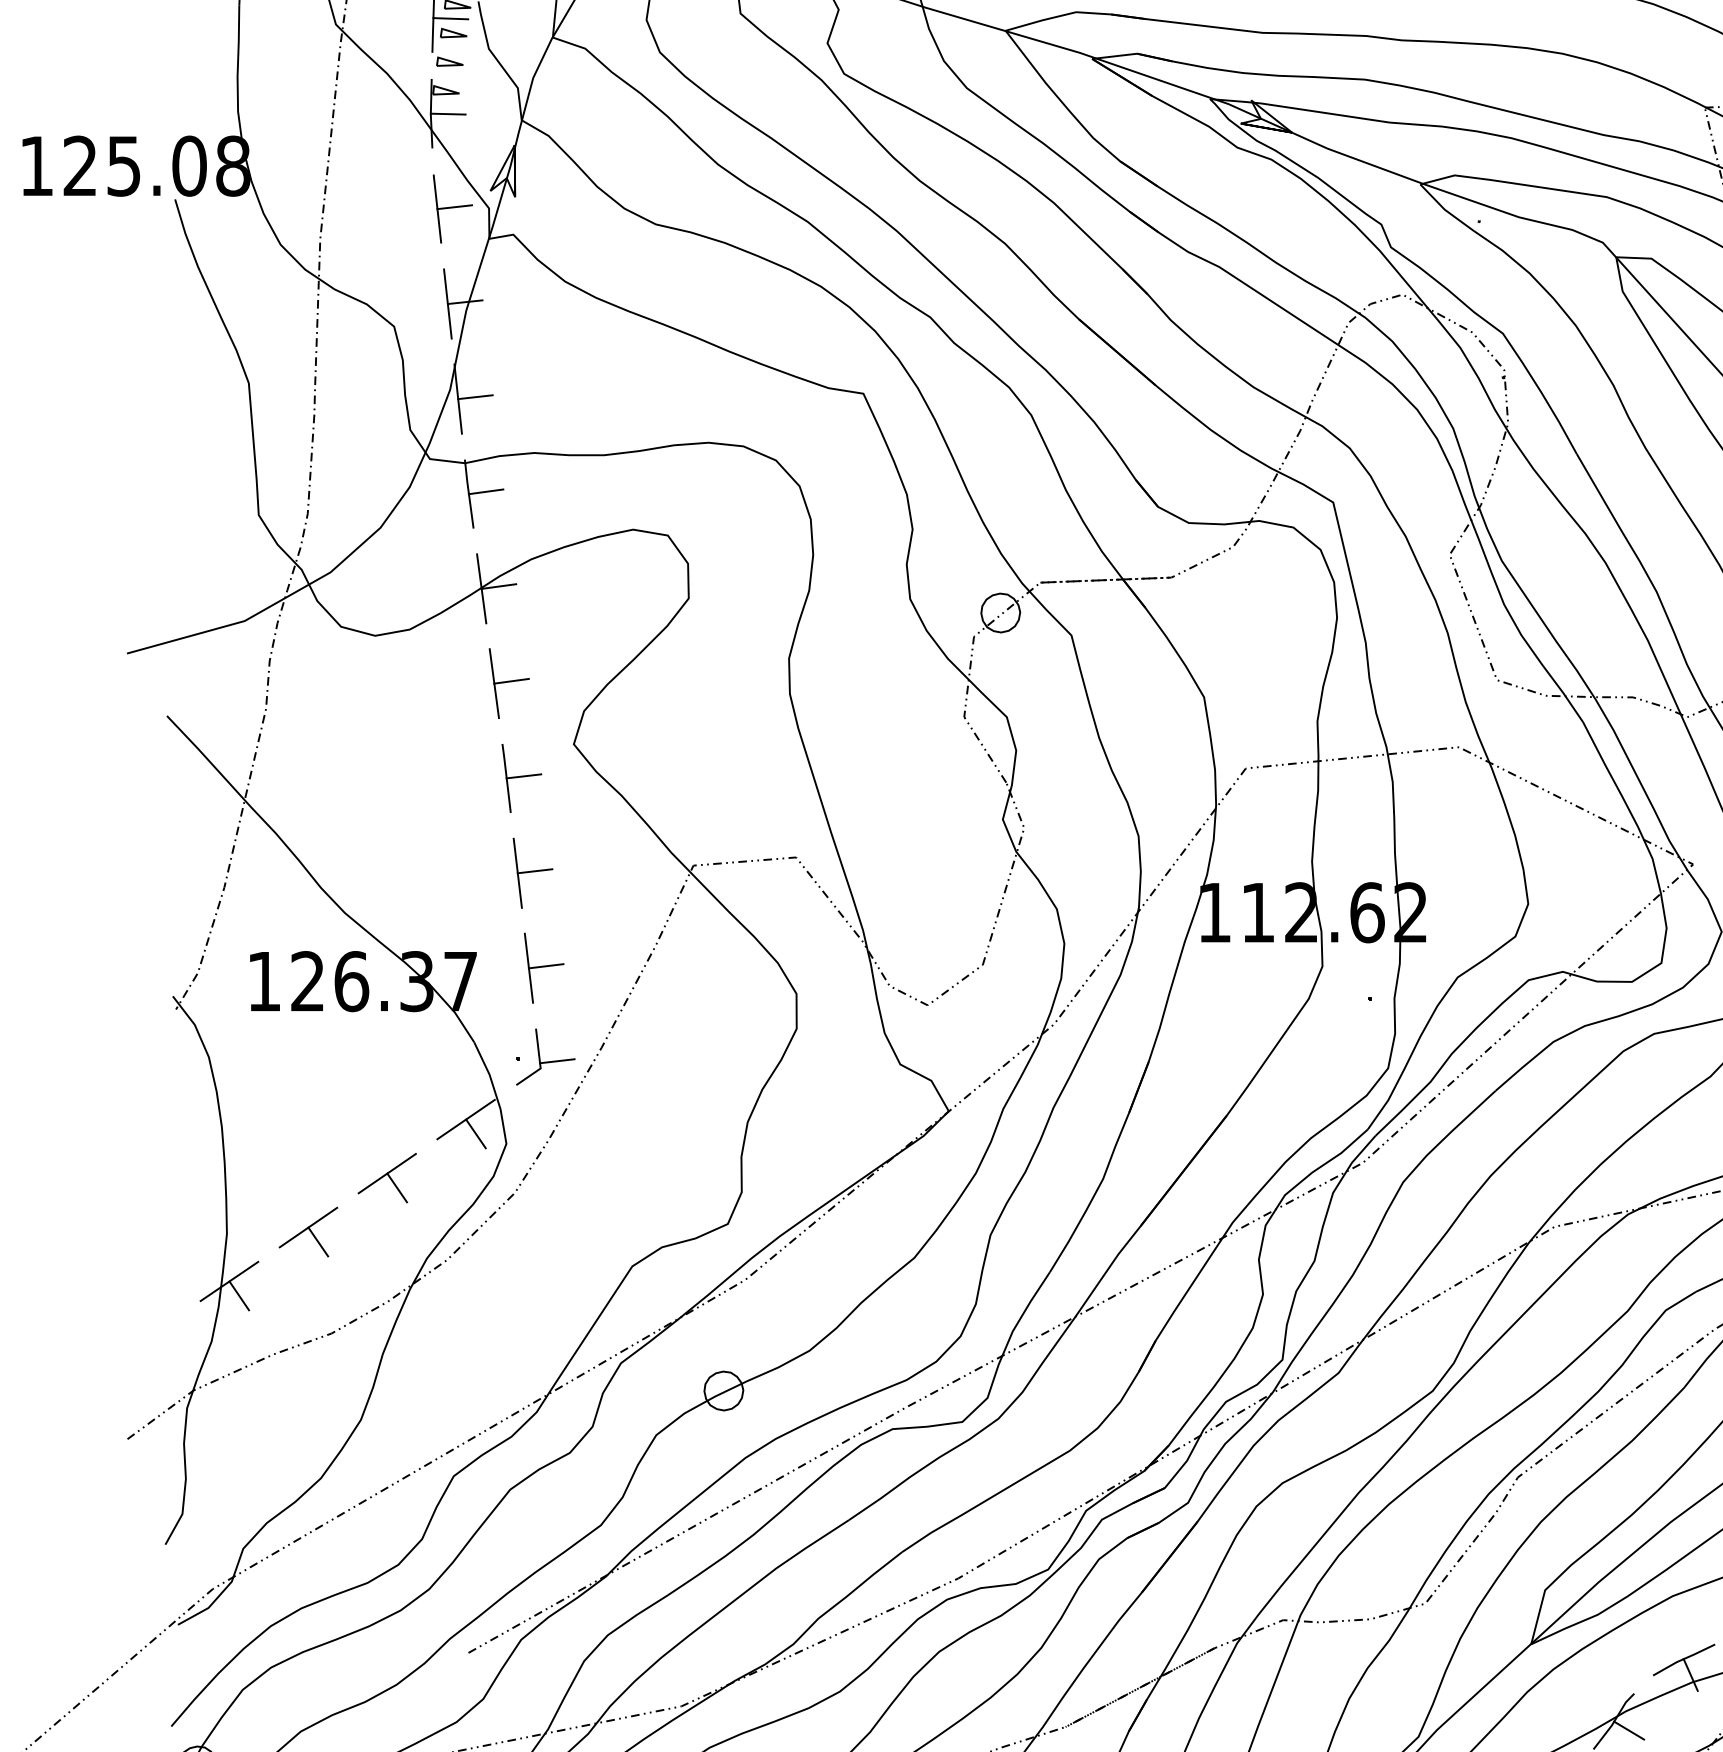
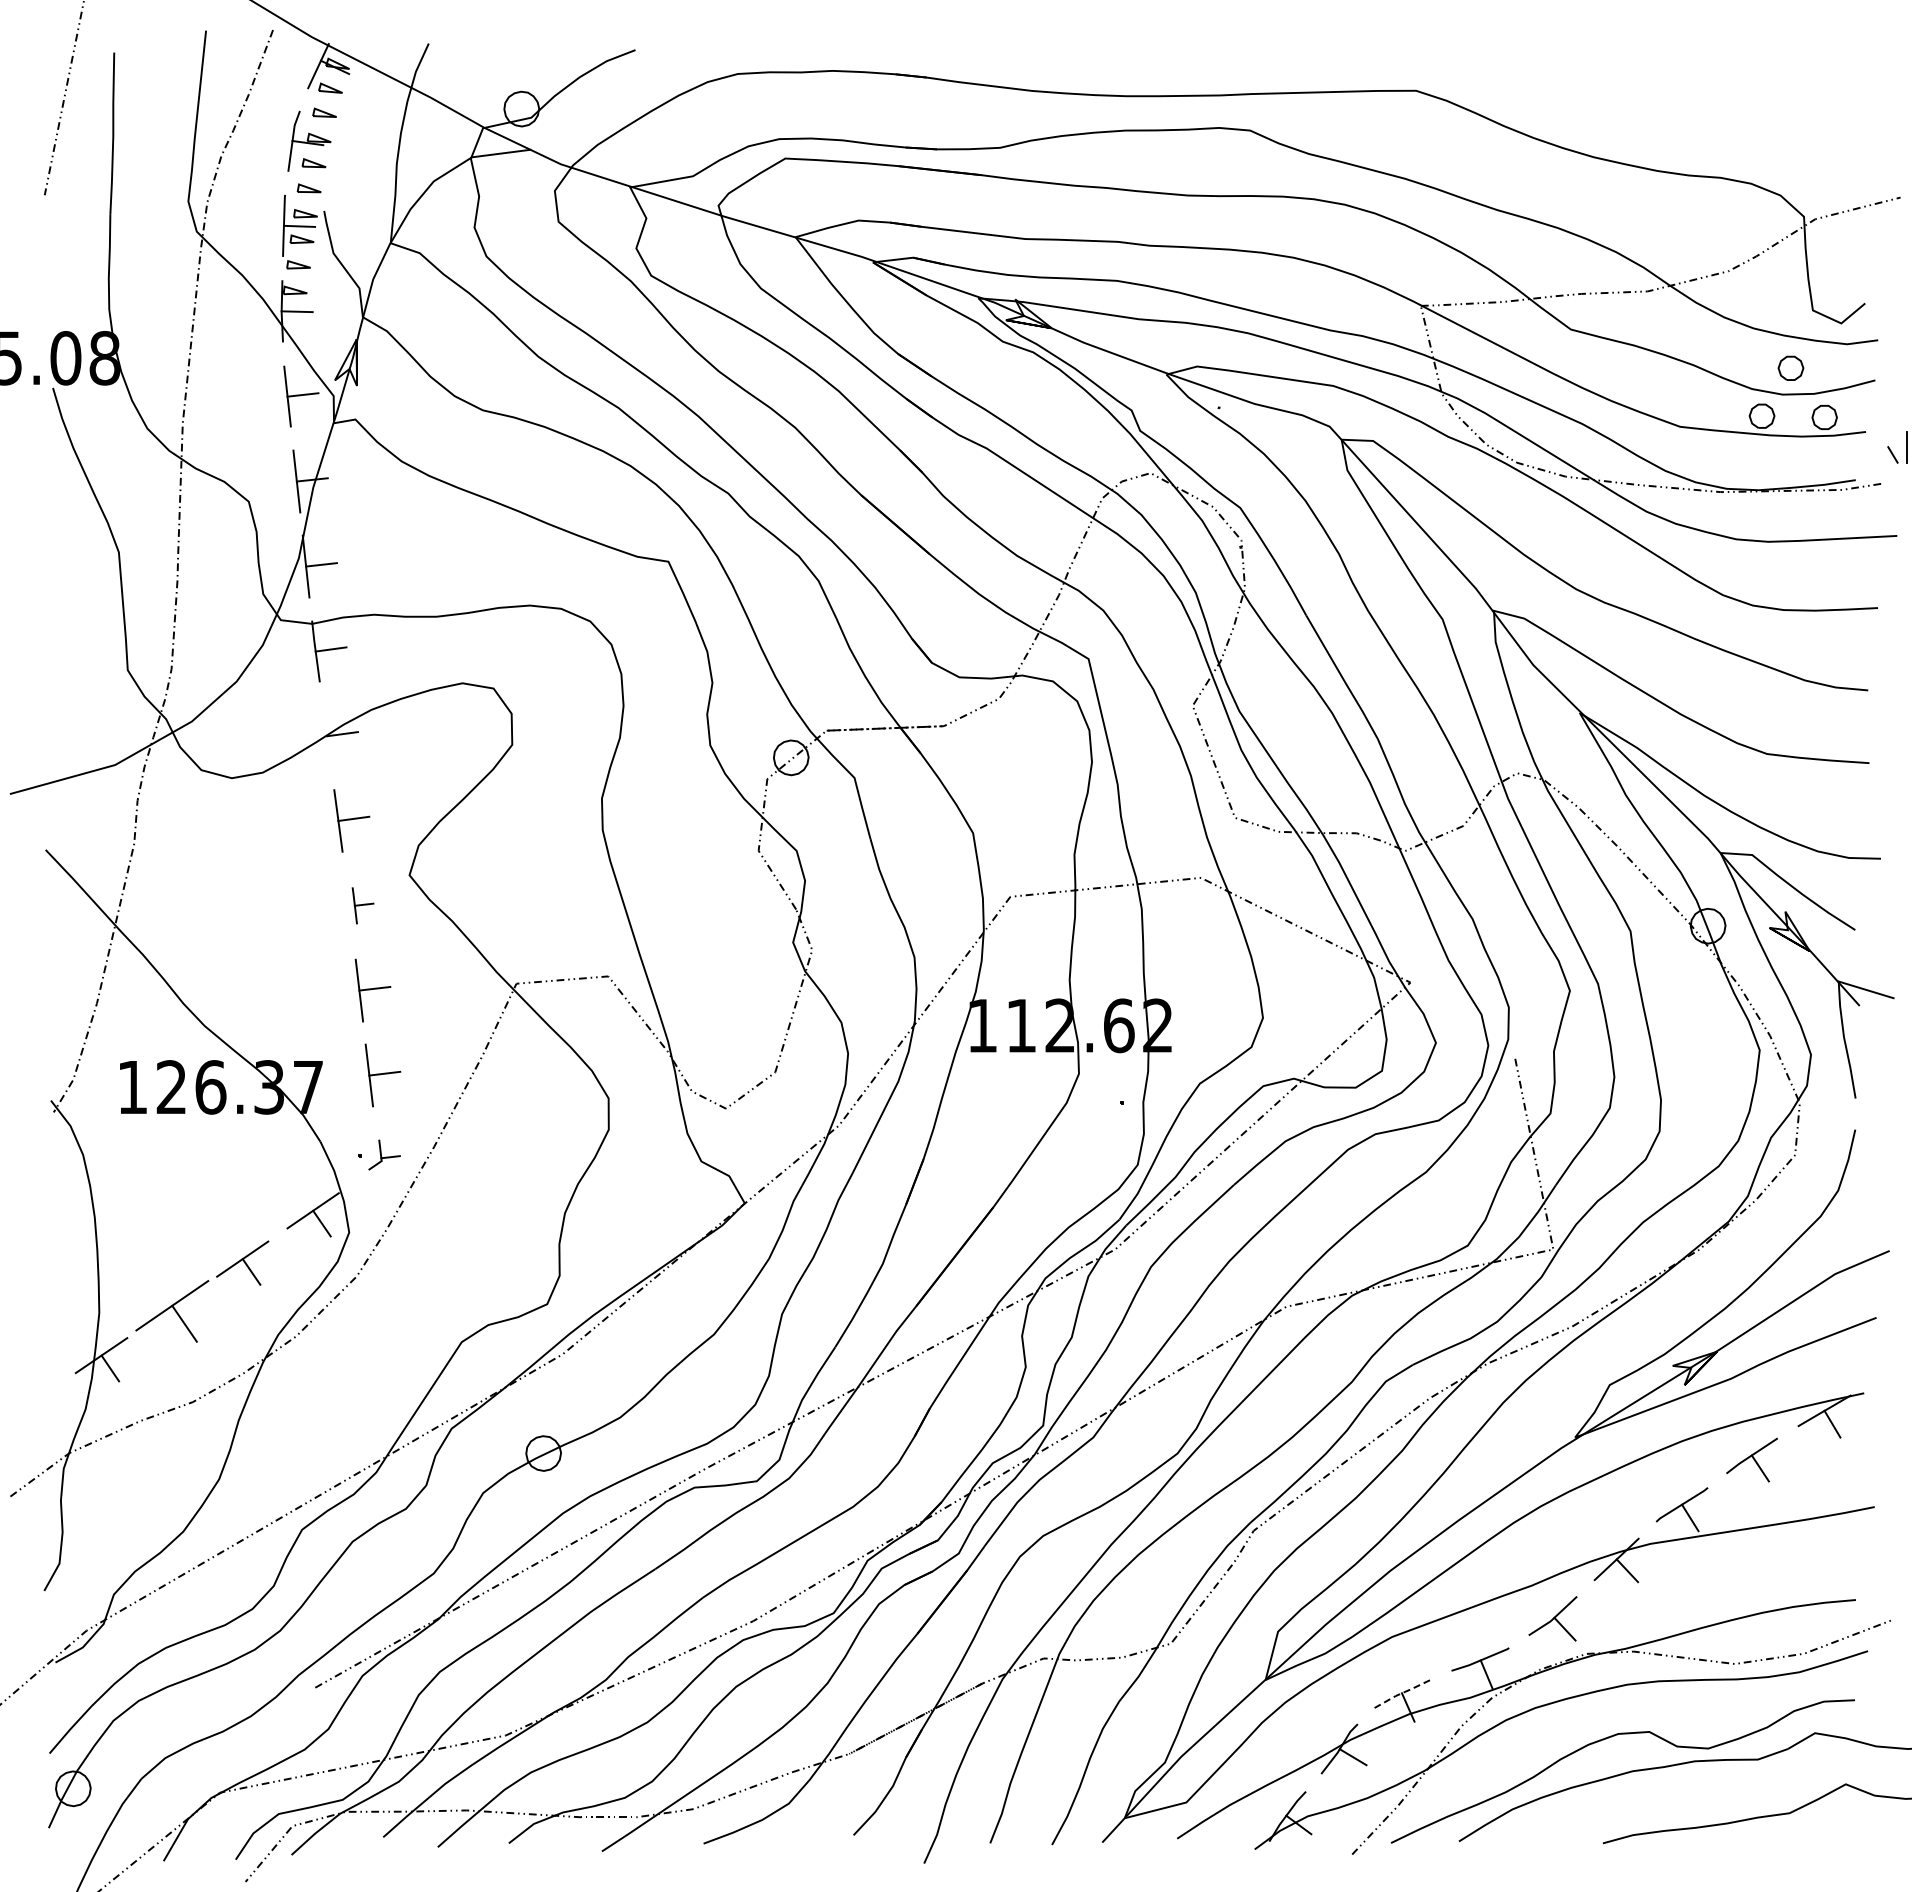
line: (481, 589) -> (326, 736), removed
part: (521, 778) -> (362, 905), size x0.6
part: (545, 1056) -> (384, 1154), size x0.6
part: (307, 1232) -> (171, 1311), size x1.4
line: (1683, 1659) -> (1401, 1693), solid -> dashed

